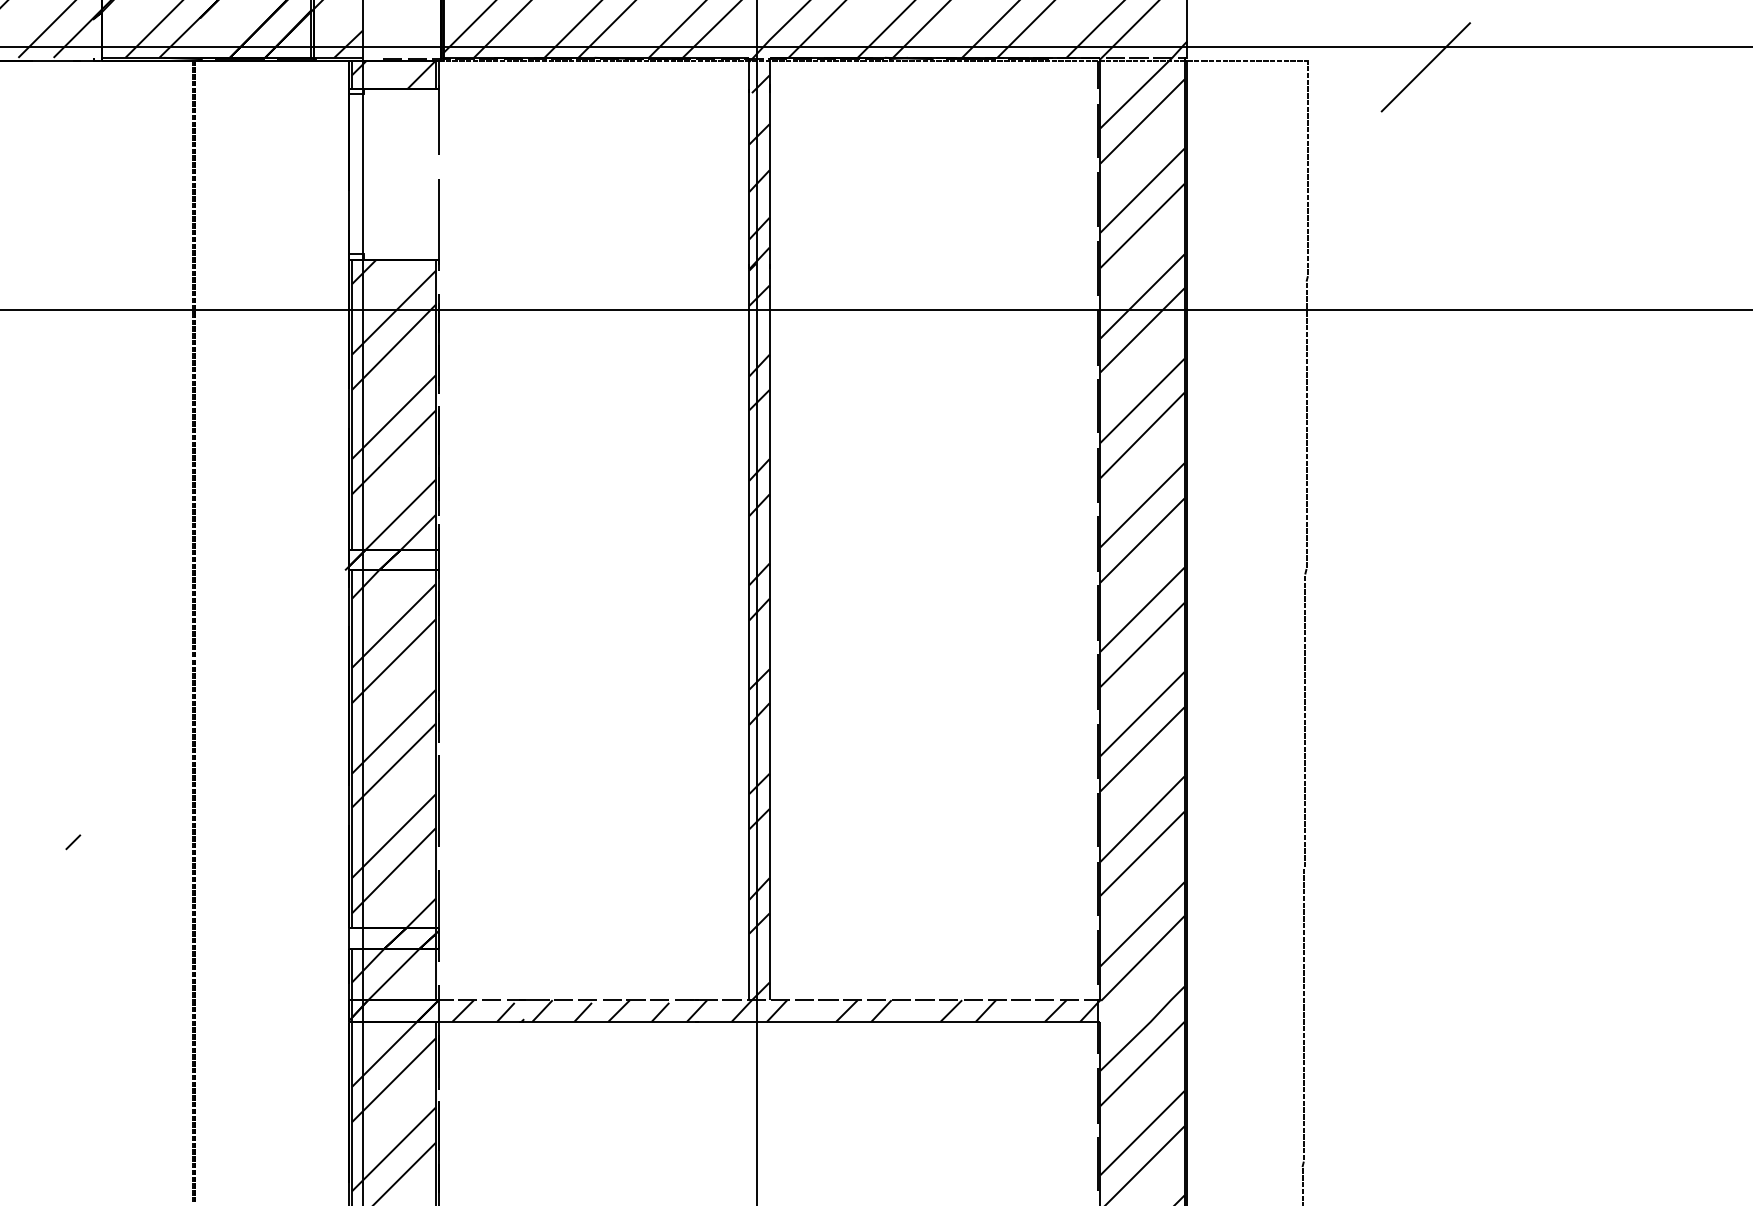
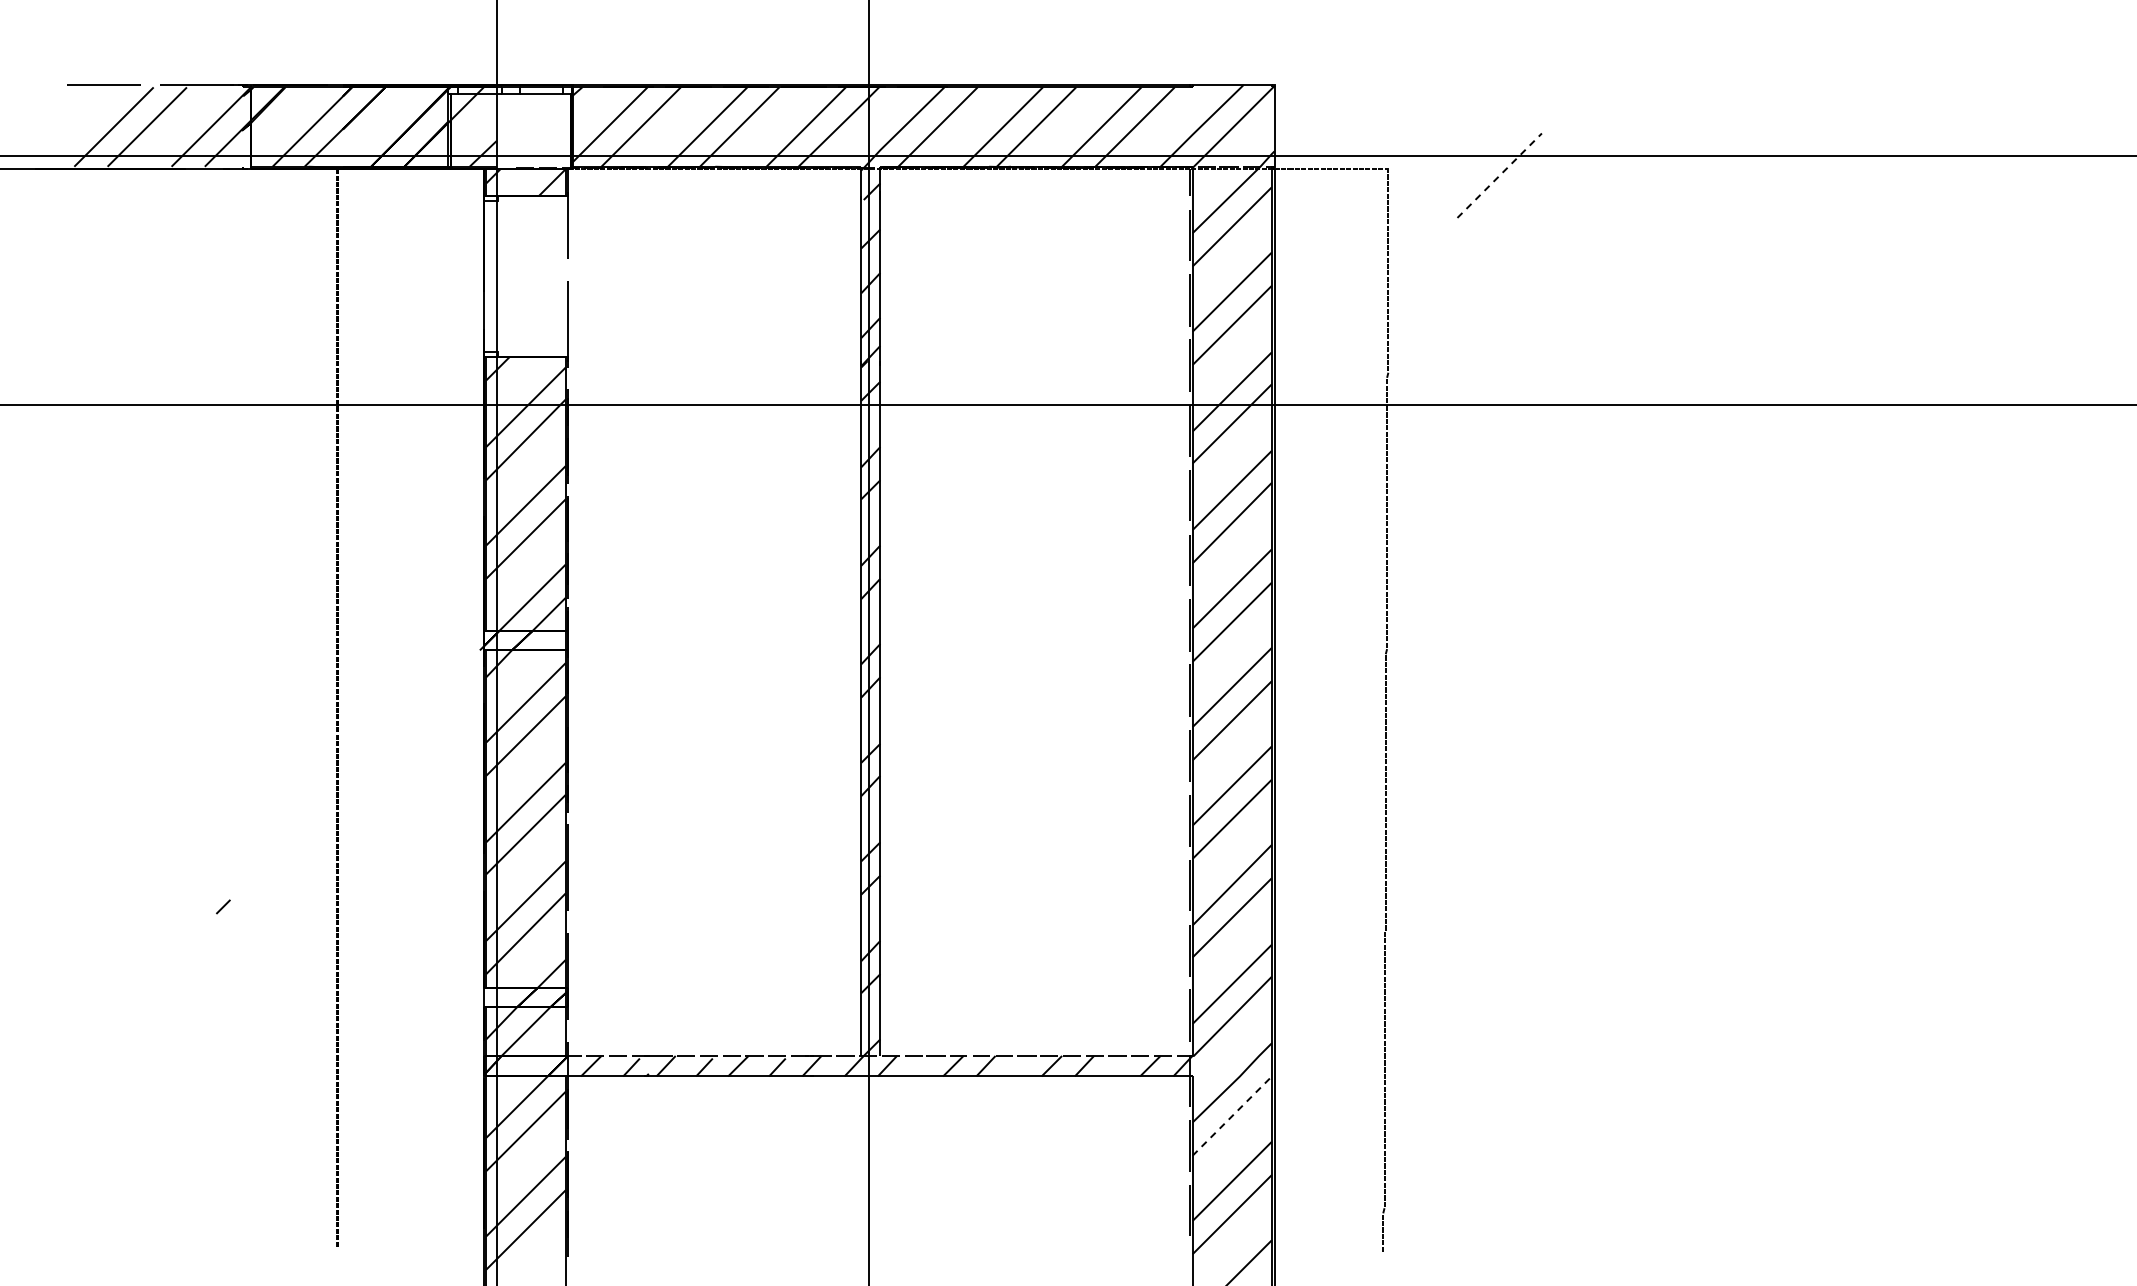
line: (1425, 67) -> (1499, 175), solid -> dashed
line: (1142, 1063) -> (1232, 1115), solid -> dashed

